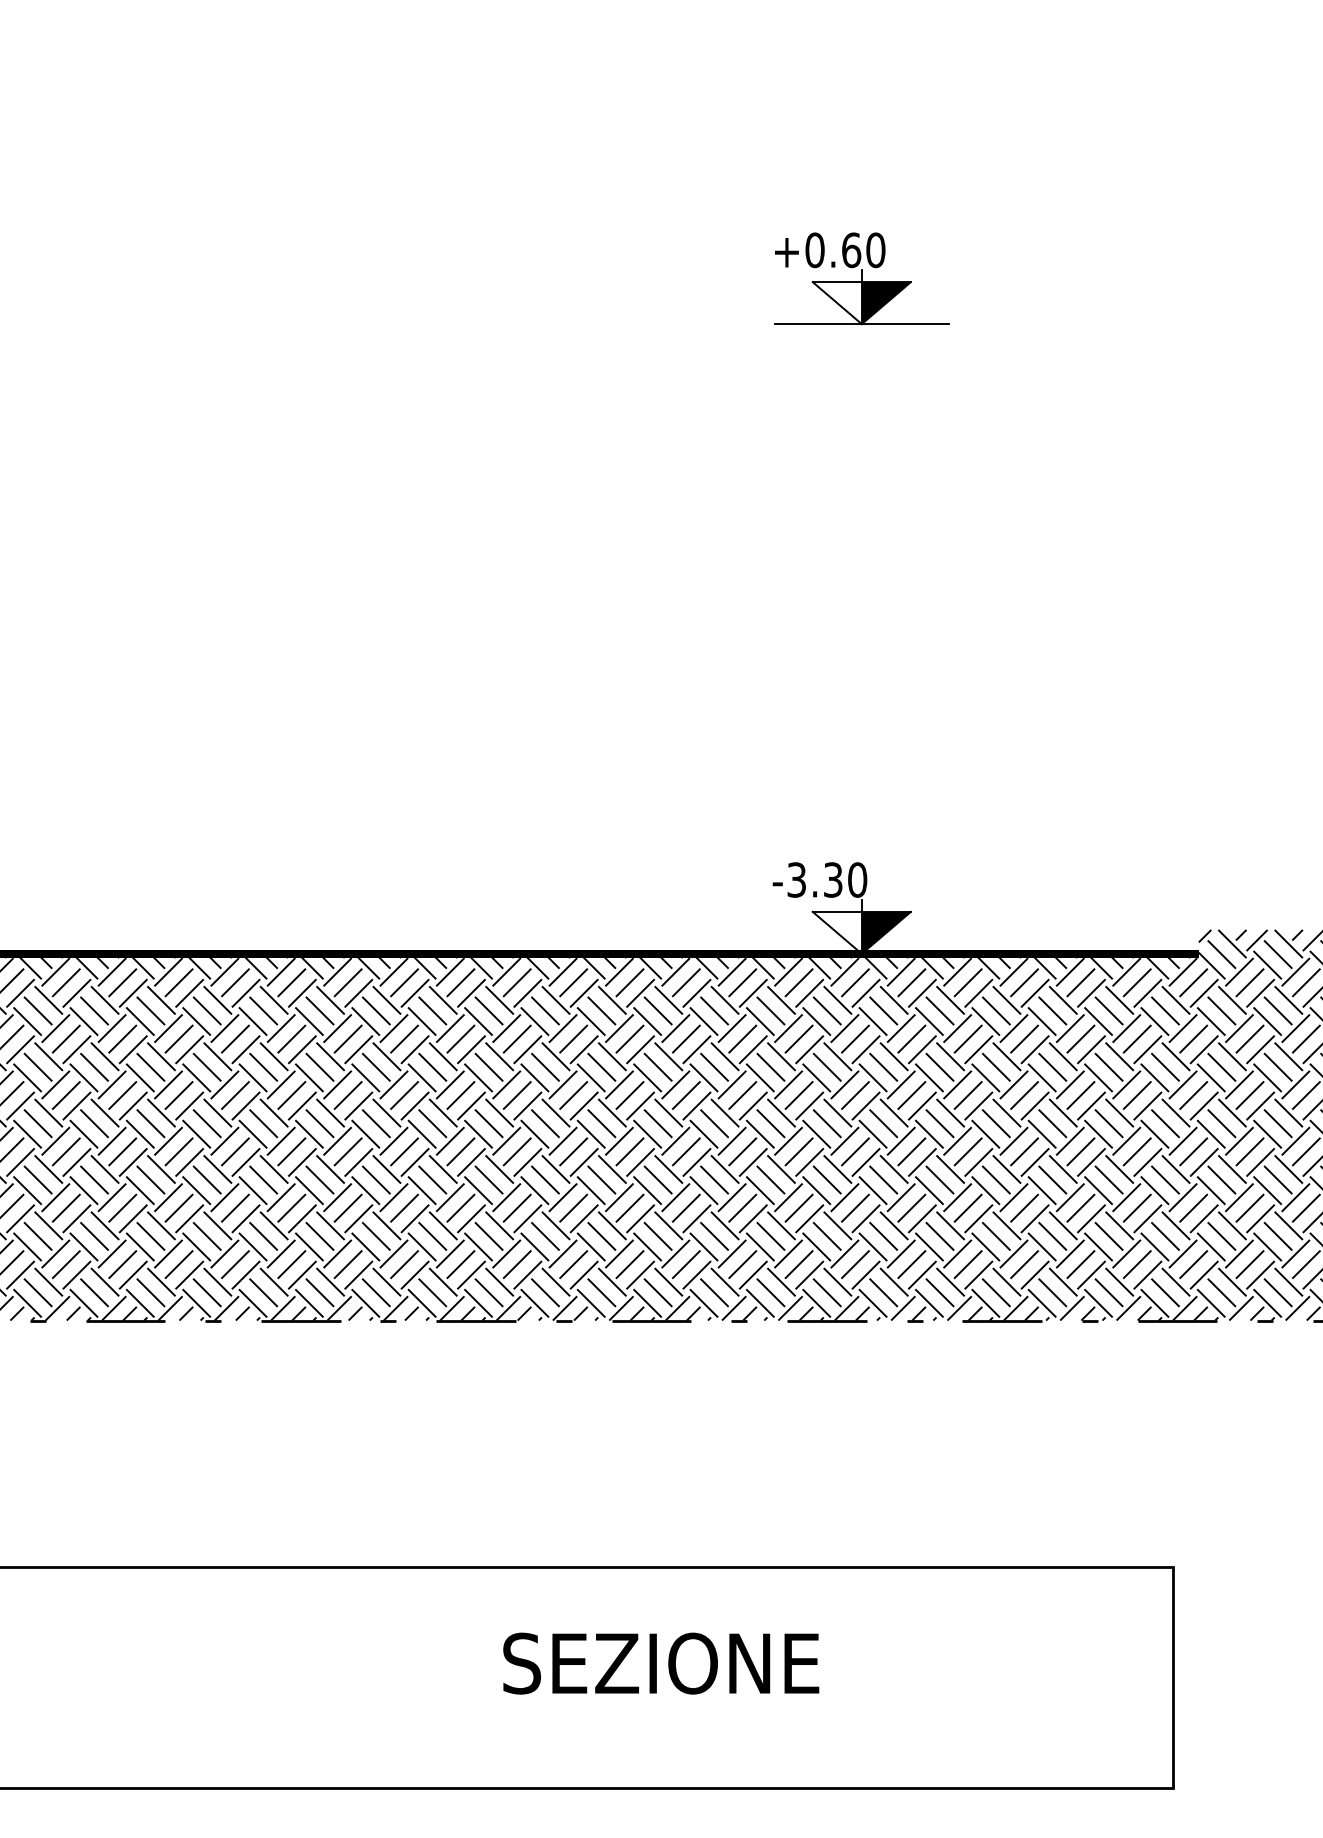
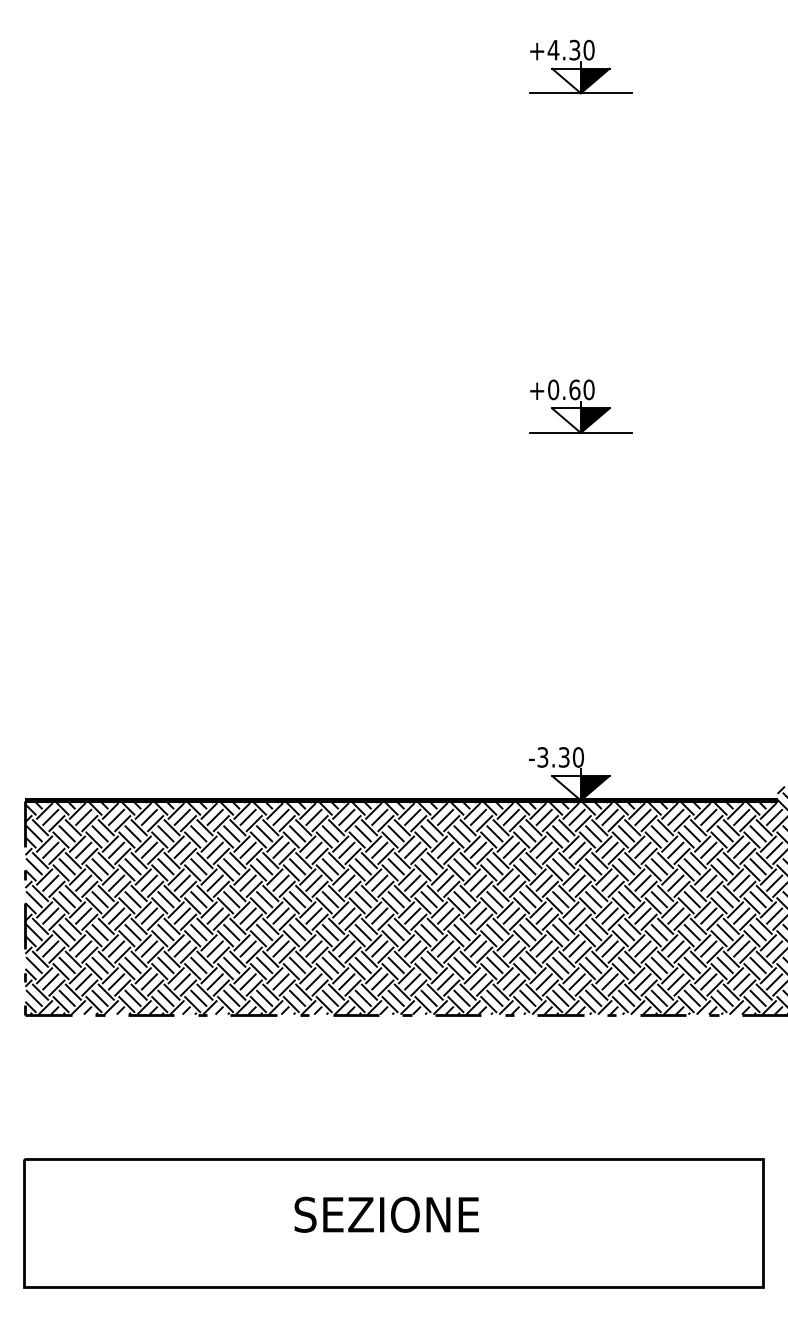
text: (660, 1663) -> (386, 1214), moved

